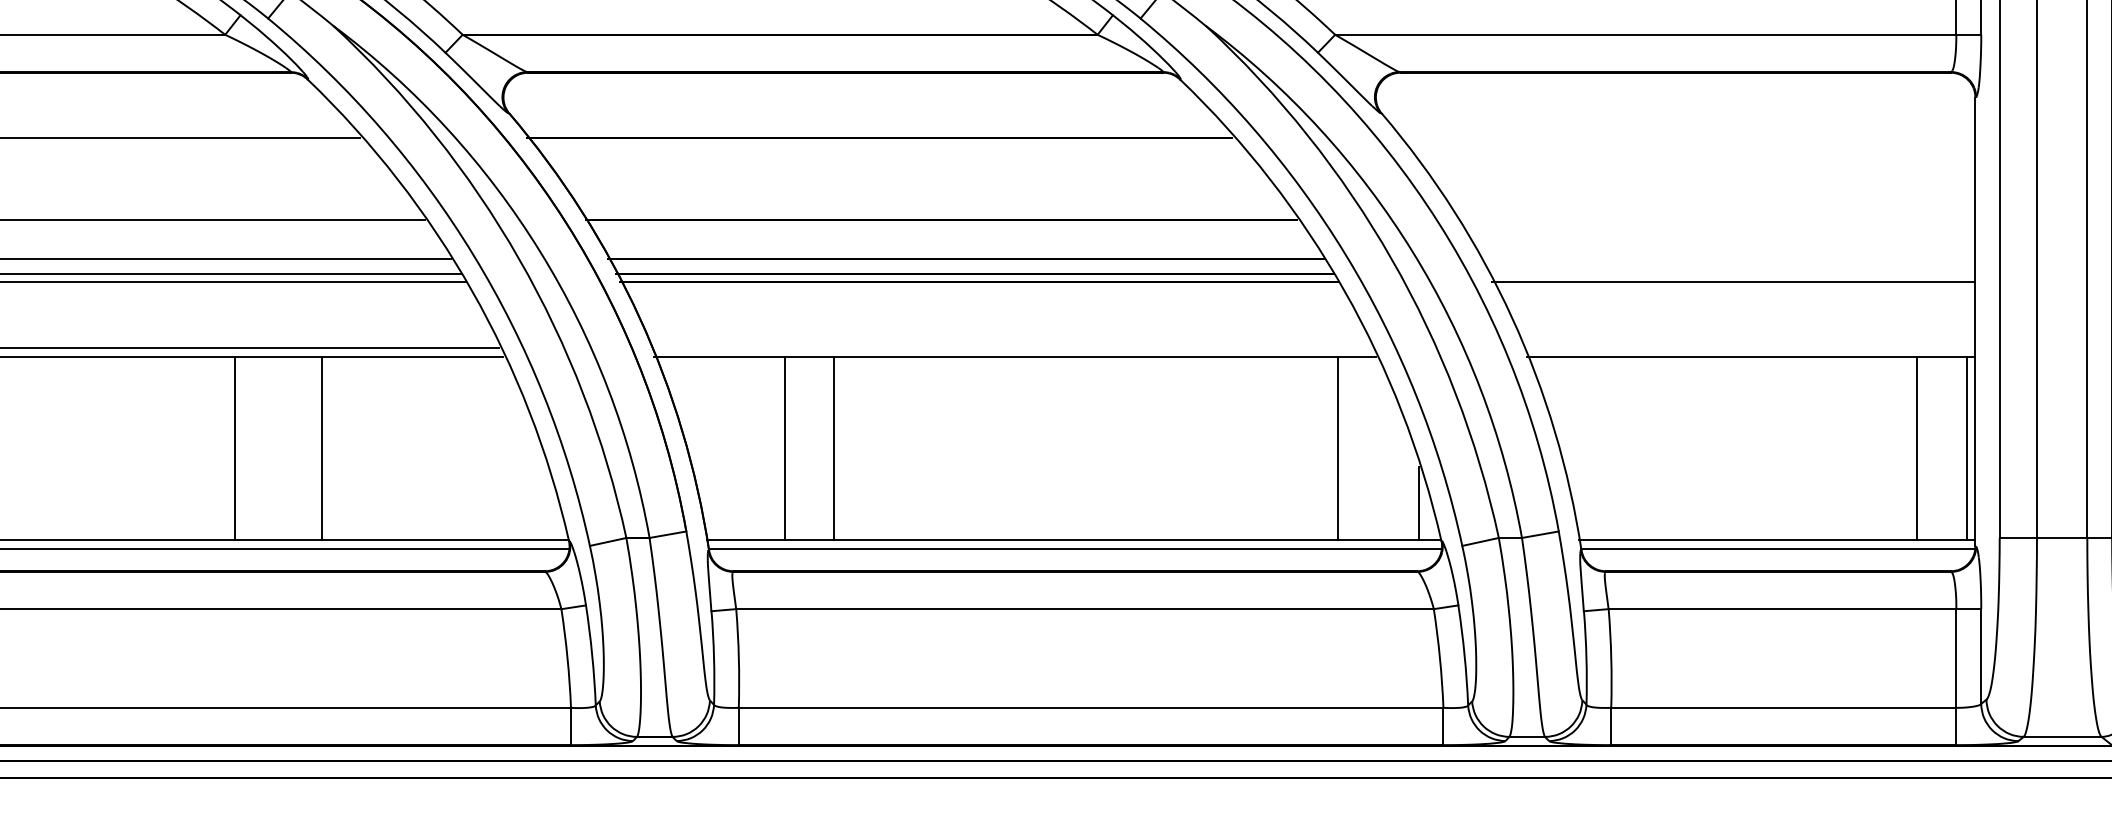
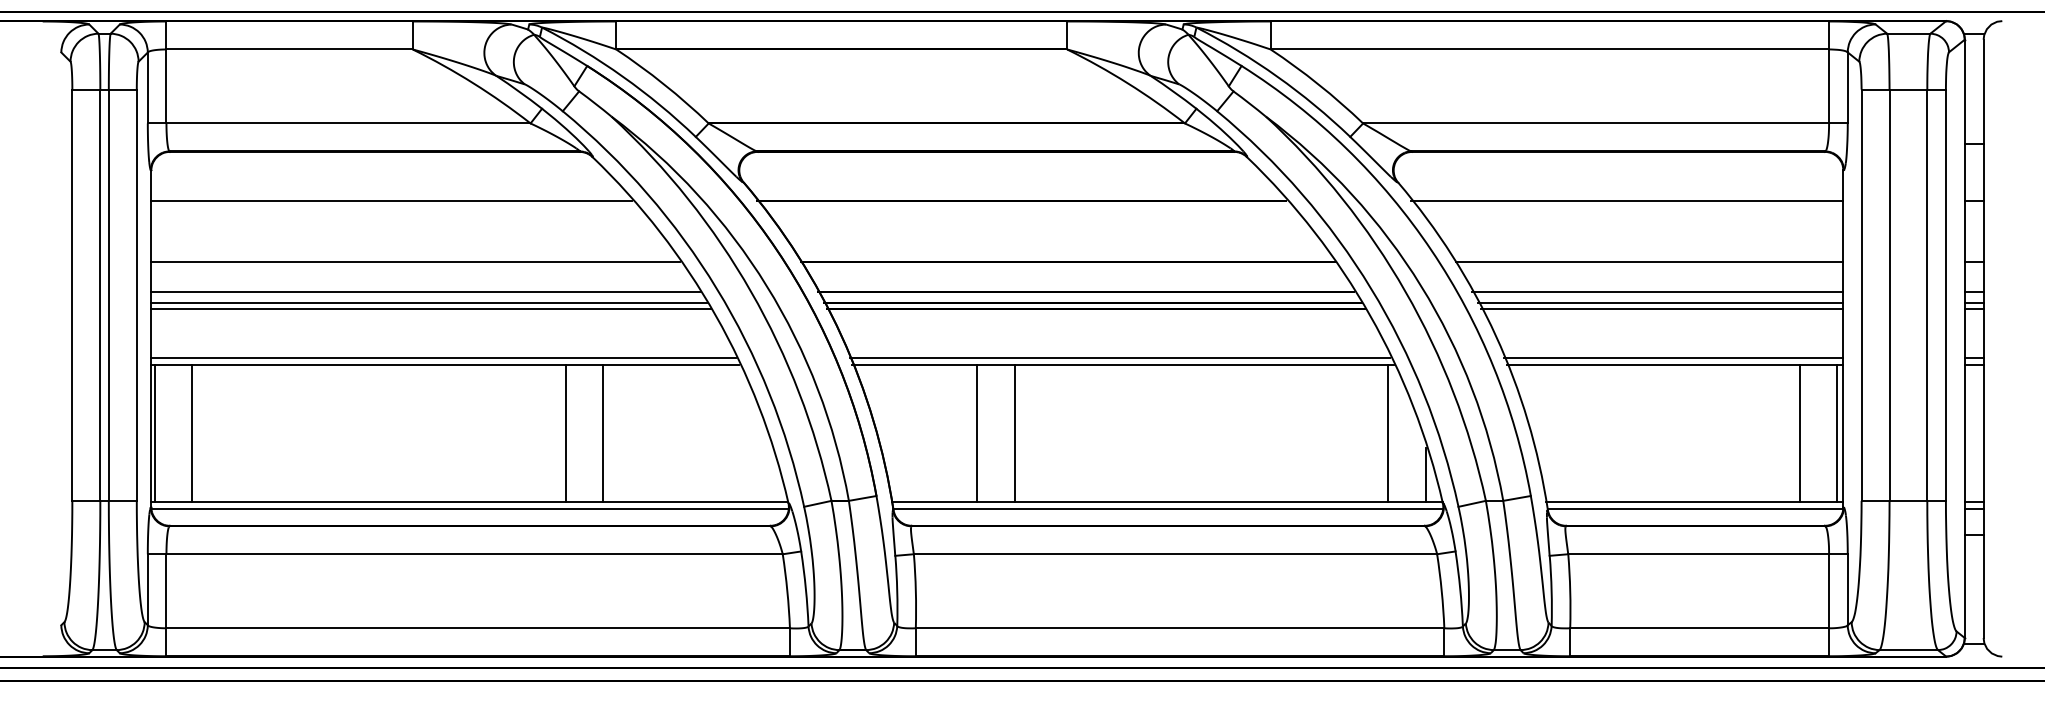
line: (1687, 137) -> (1627, 200), added
line: (1716, 220) -> (1649, 262), added
line: (1727, 258) -> (1657, 291), added
line: (1731, 273) -> (1660, 302), added
line: (1011, 348) -> (1120, 358), added
line: (1748, 348) -> (1673, 358), added
line: (234, 448) -> (565, 433), moved
line: (785, 448) -> (977, 433), moved
line: (834, 448) -> (1014, 433), moved
line: (1338, 448) -> (1388, 433), moved

